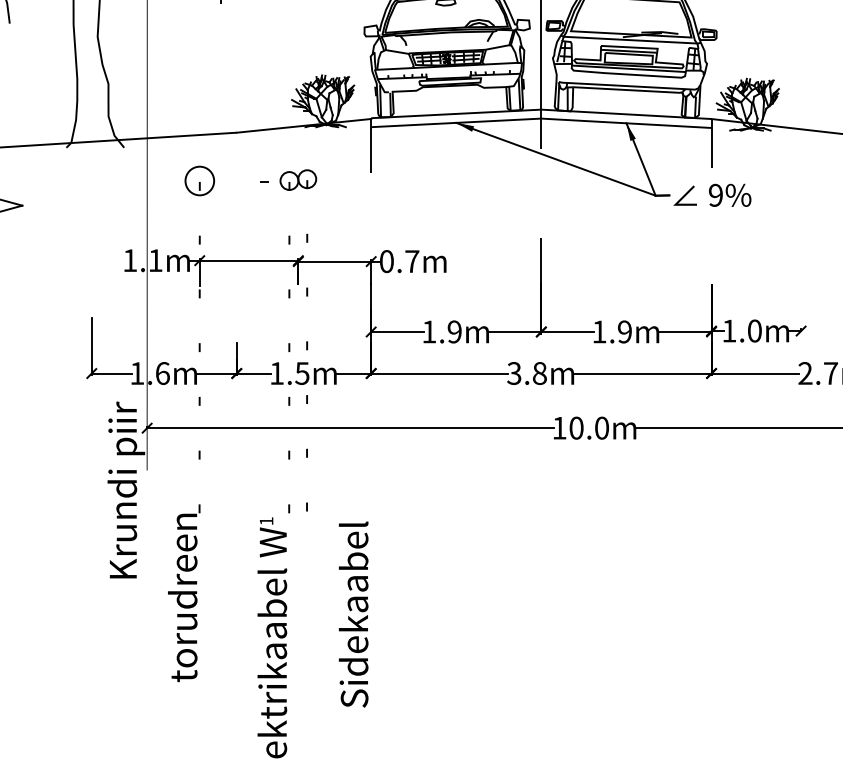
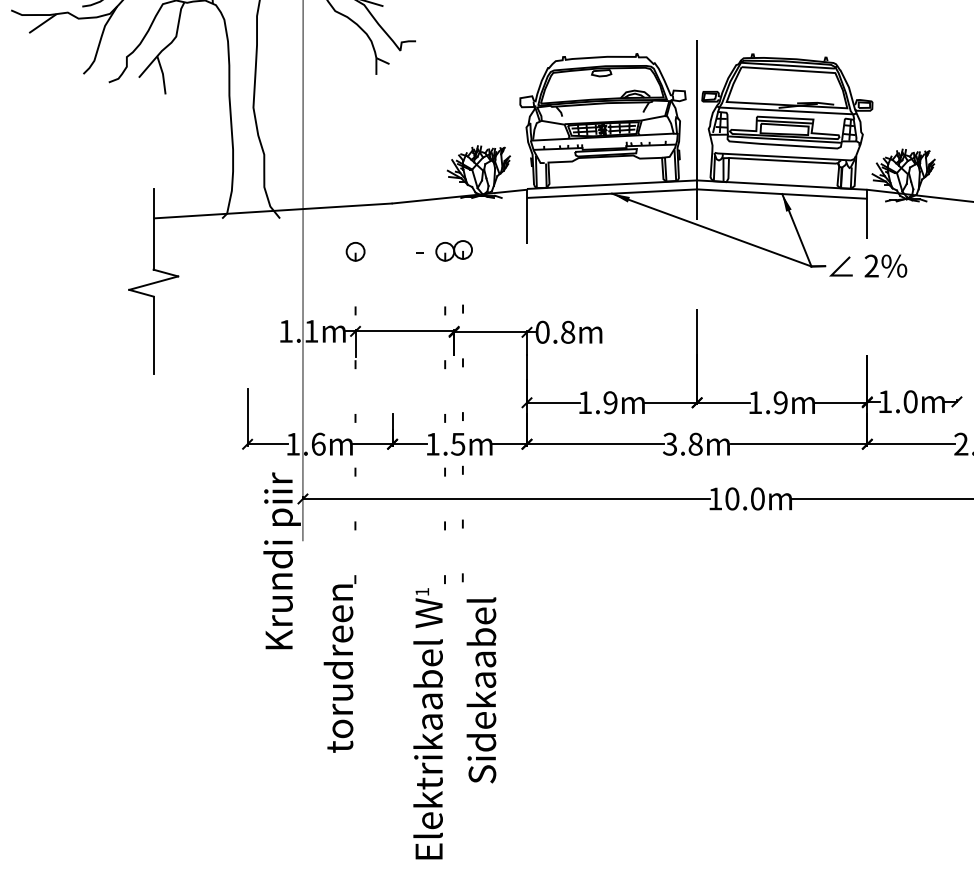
circle: (199, 180) -> (355, 251), size x0.62
text: (715, 195) -> (871, 266), 9% -> 2%
text: (412, 260) -> (568, 331), 0.7m -> 0.8m
text: (353, 614) -> (481, 690), moved

